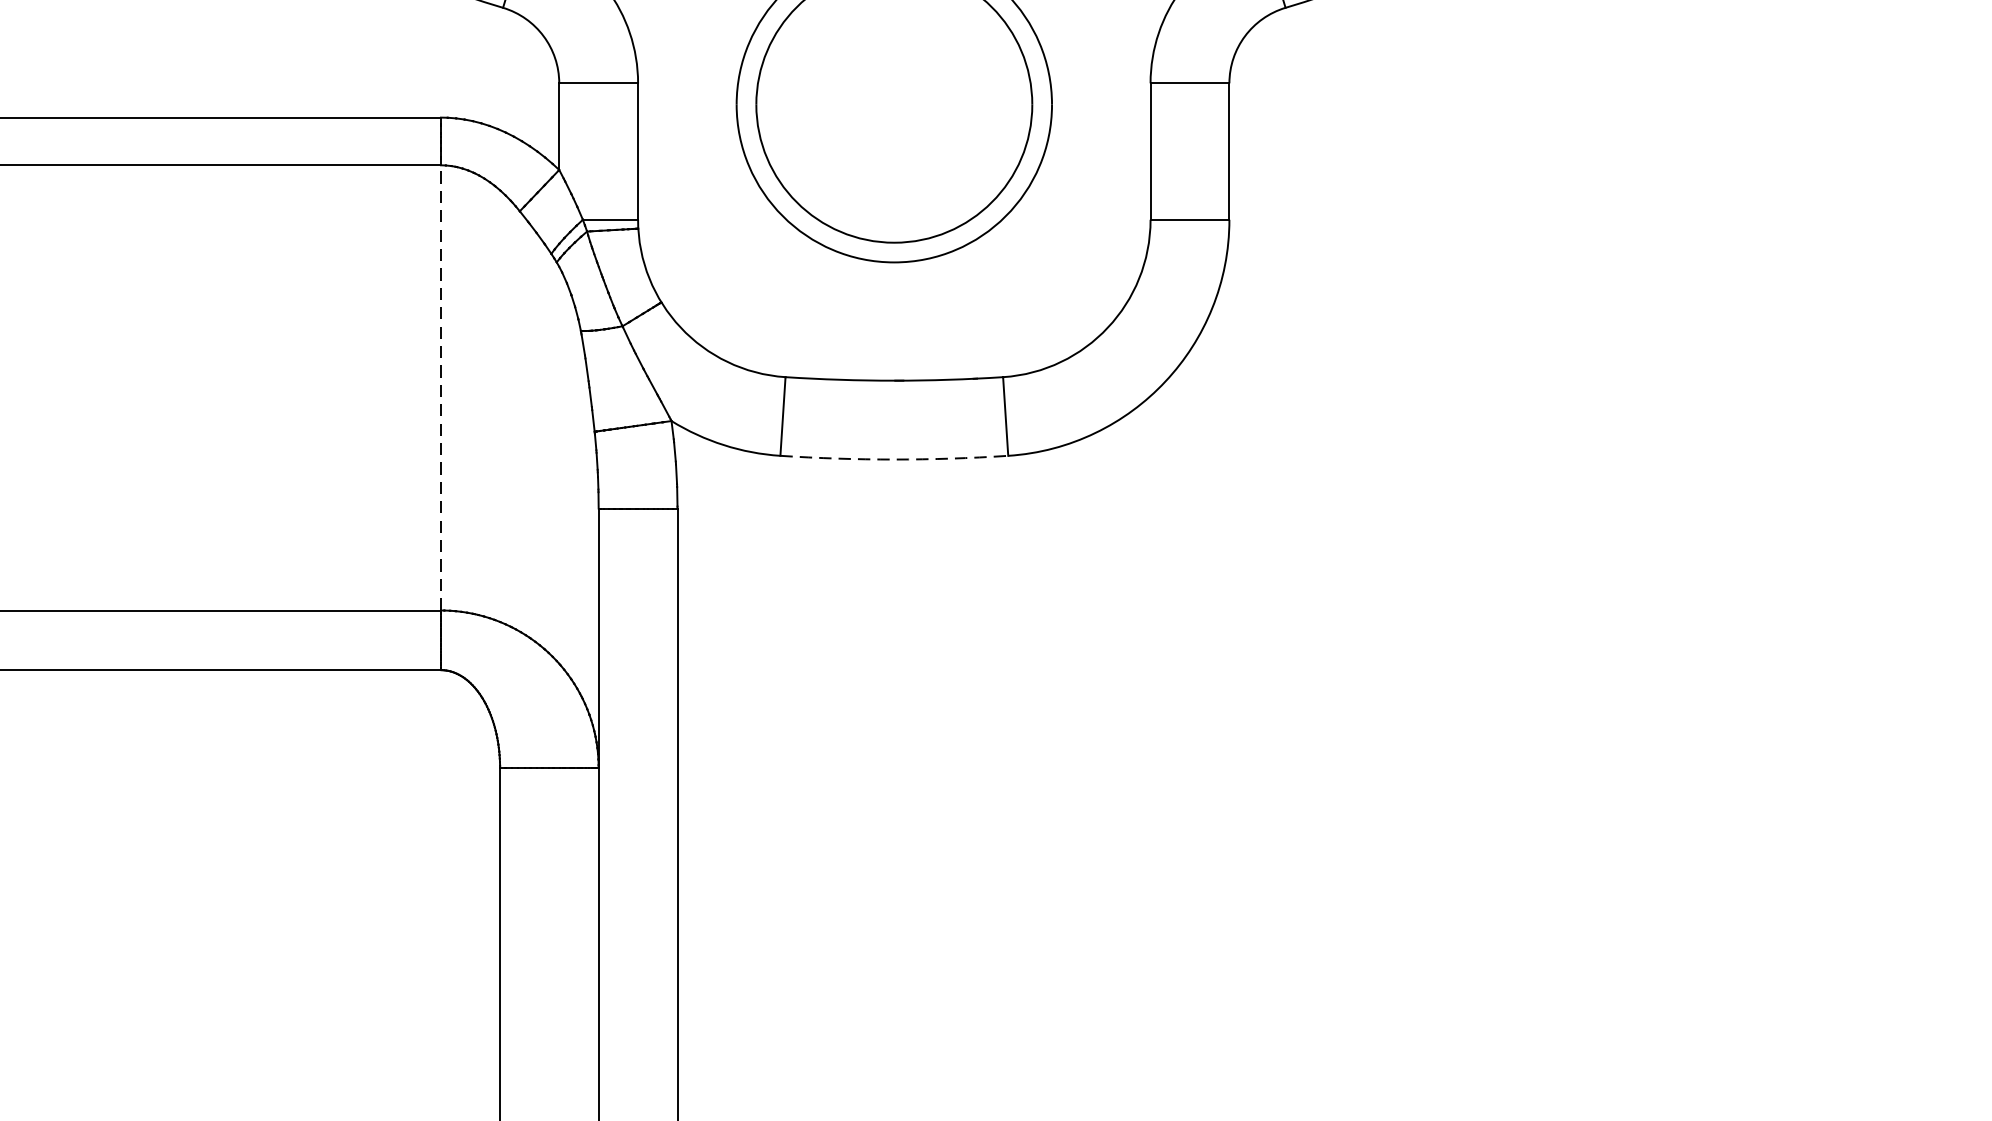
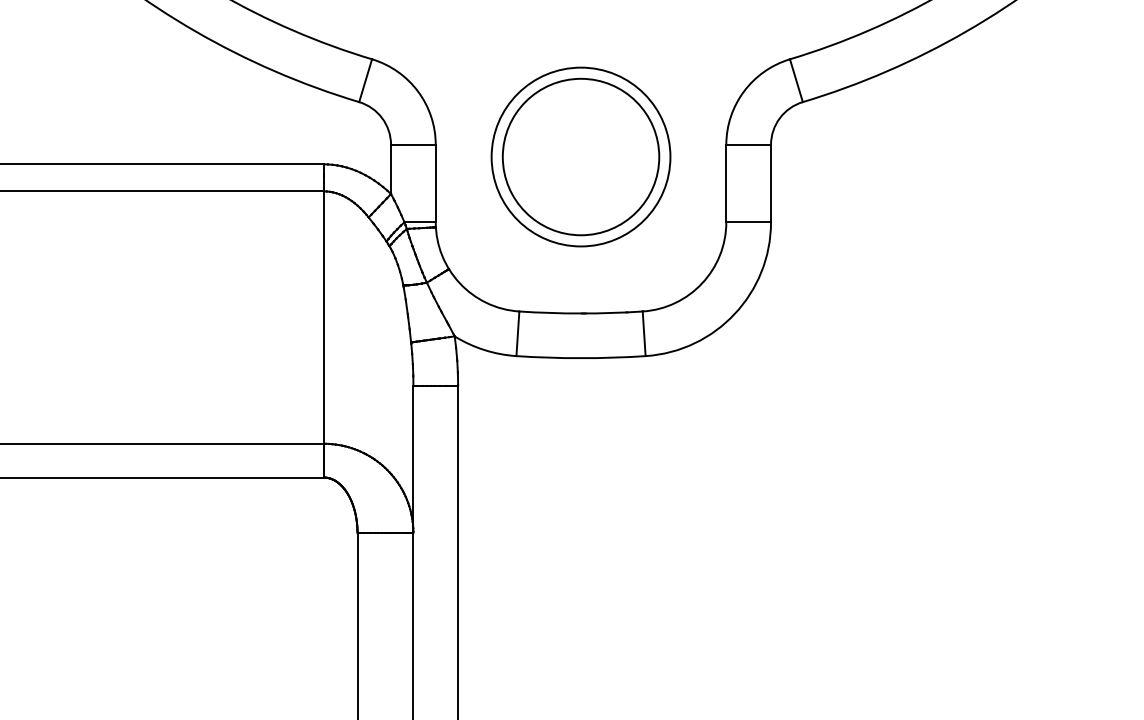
line: (441, 387) -> (324, 317), dashed -> solid
arc: (895, 460) -> (581, 358), dashed -> solid

